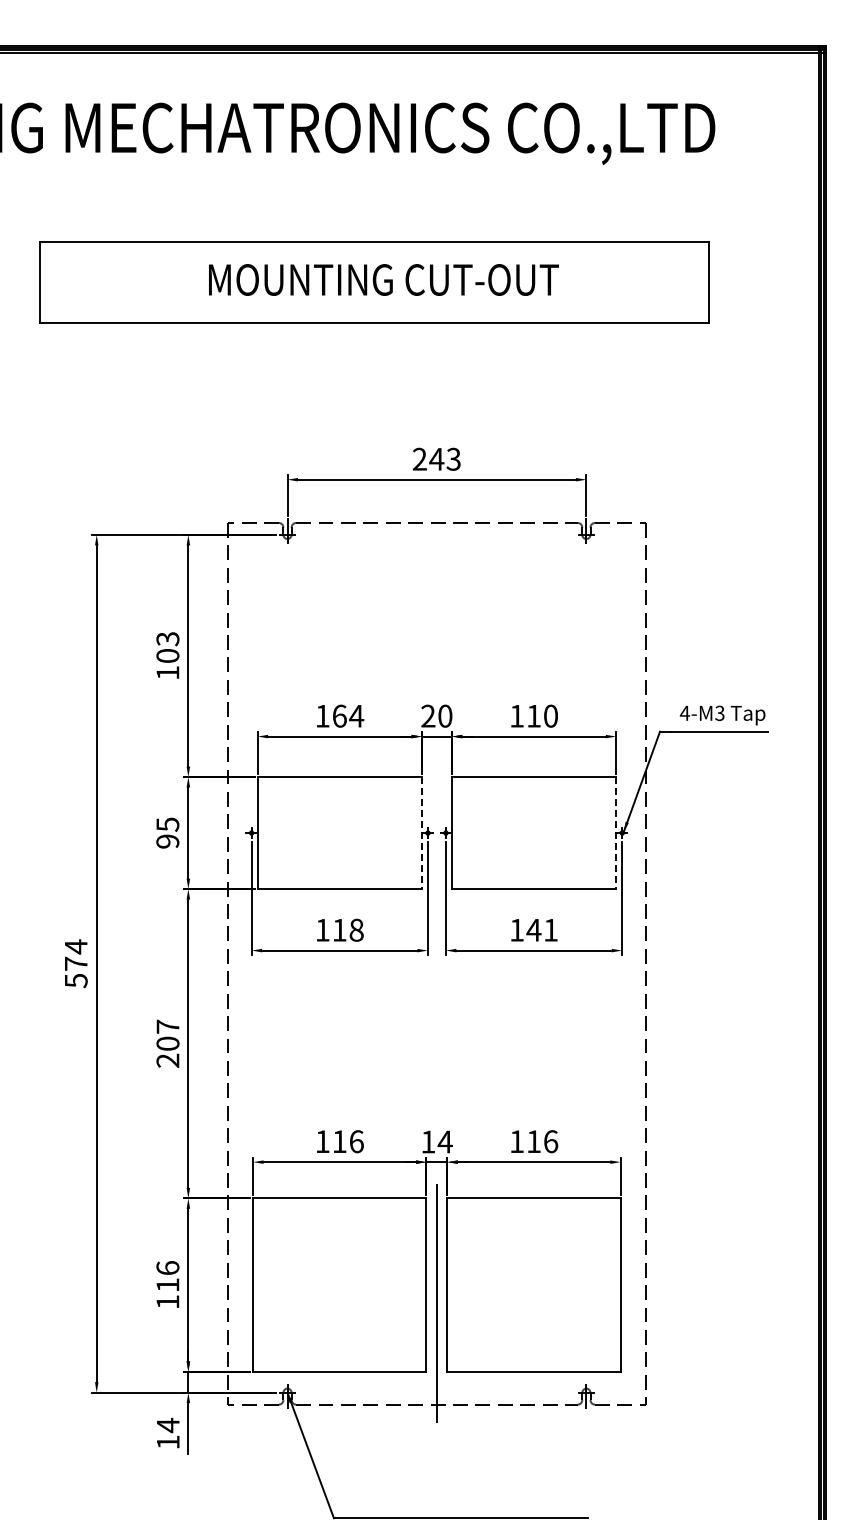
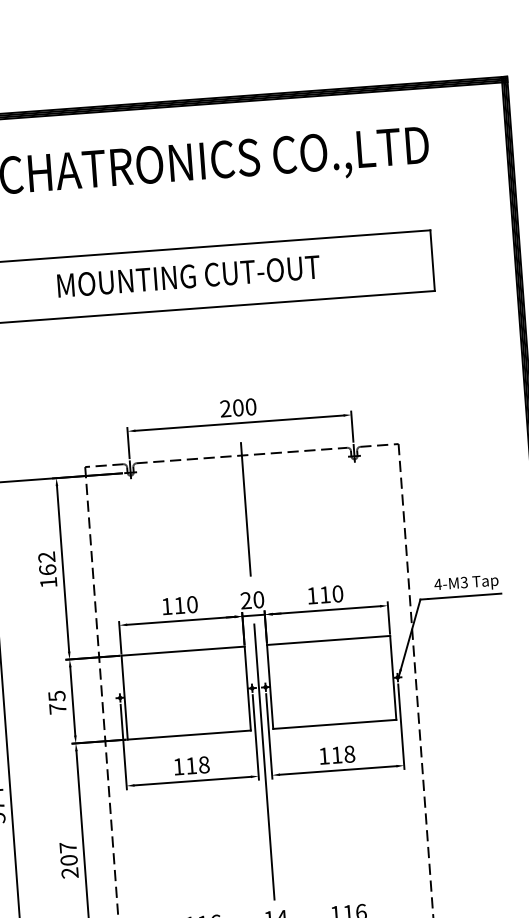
text: (444, 458) -> (244, 406), 243 -> 200
line: (436, 594) -> (245, 509), added
text: (167, 647) -> (46, 563), 103 -> 162
text: (348, 715) -> (186, 604), 164 -> 110
line: (422, 833) -> (248, 688), dashed -> solid
line: (616, 833) -> (393, 678), dashed -> solid
text: (167, 841) -> (57, 708), 95 -> 75
text: (542, 929) -> (343, 754), 141 -> 118
line: (436, 932) -> (264, 762), added

